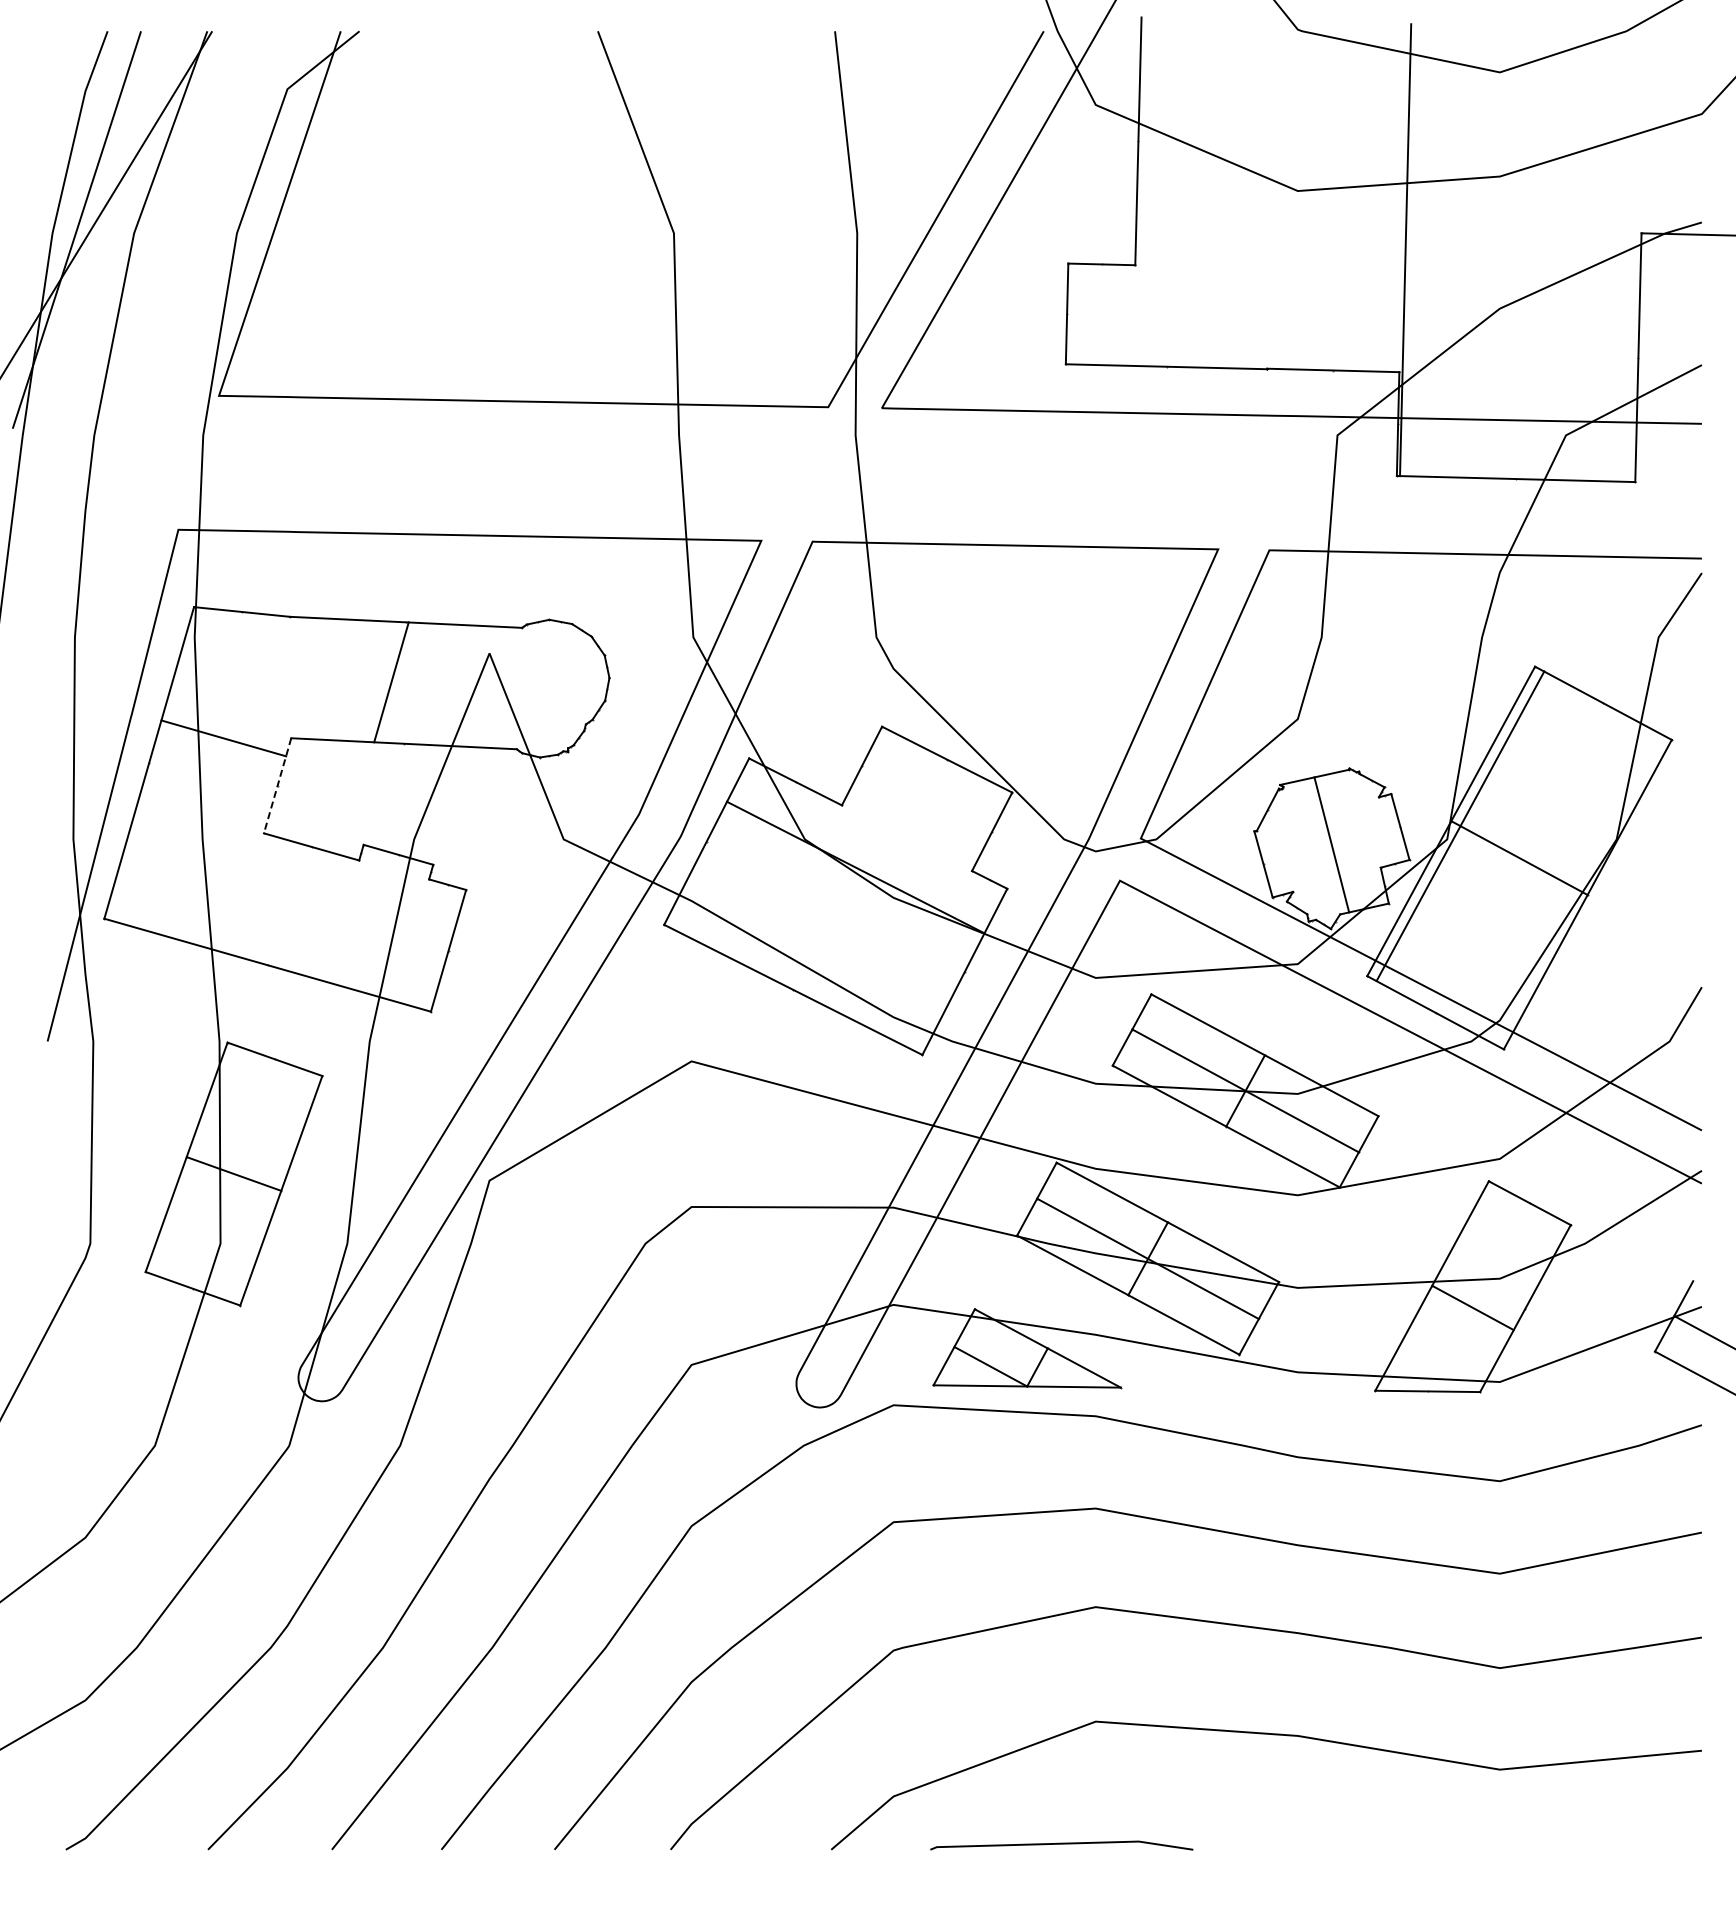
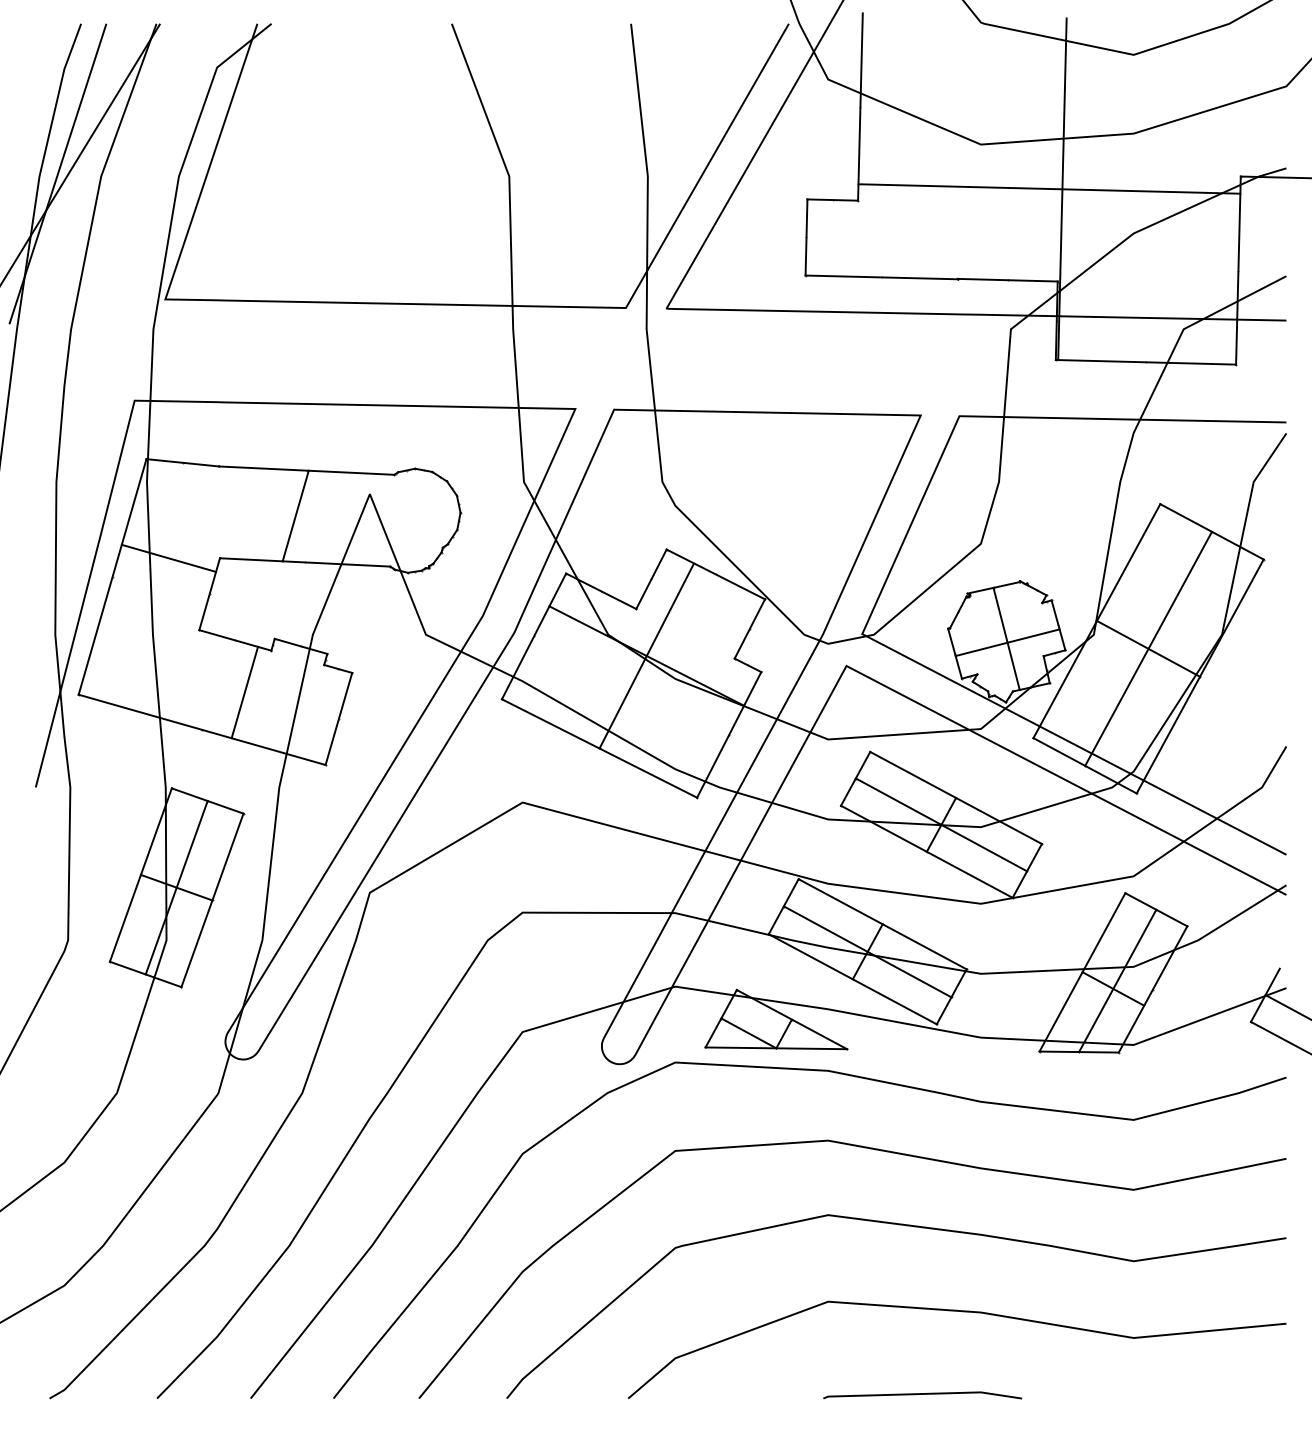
line: (1387, 249) -> (1048, 188), added
line: (277, 786) -> (209, 594), dashed -> solid
line: (1460, 825) -> (1148, 648), moved
line: (1332, 849) -> (1007, 642), added
line: (855, 867) -> (646, 655), added
line: (323, 915) -> (244, 692), added
line: (233, 1173) -> (176, 887), added
line: (1478, 1297) -> (1117, 981), added
line: (1061, 1844) -> (922, 1394), moved

